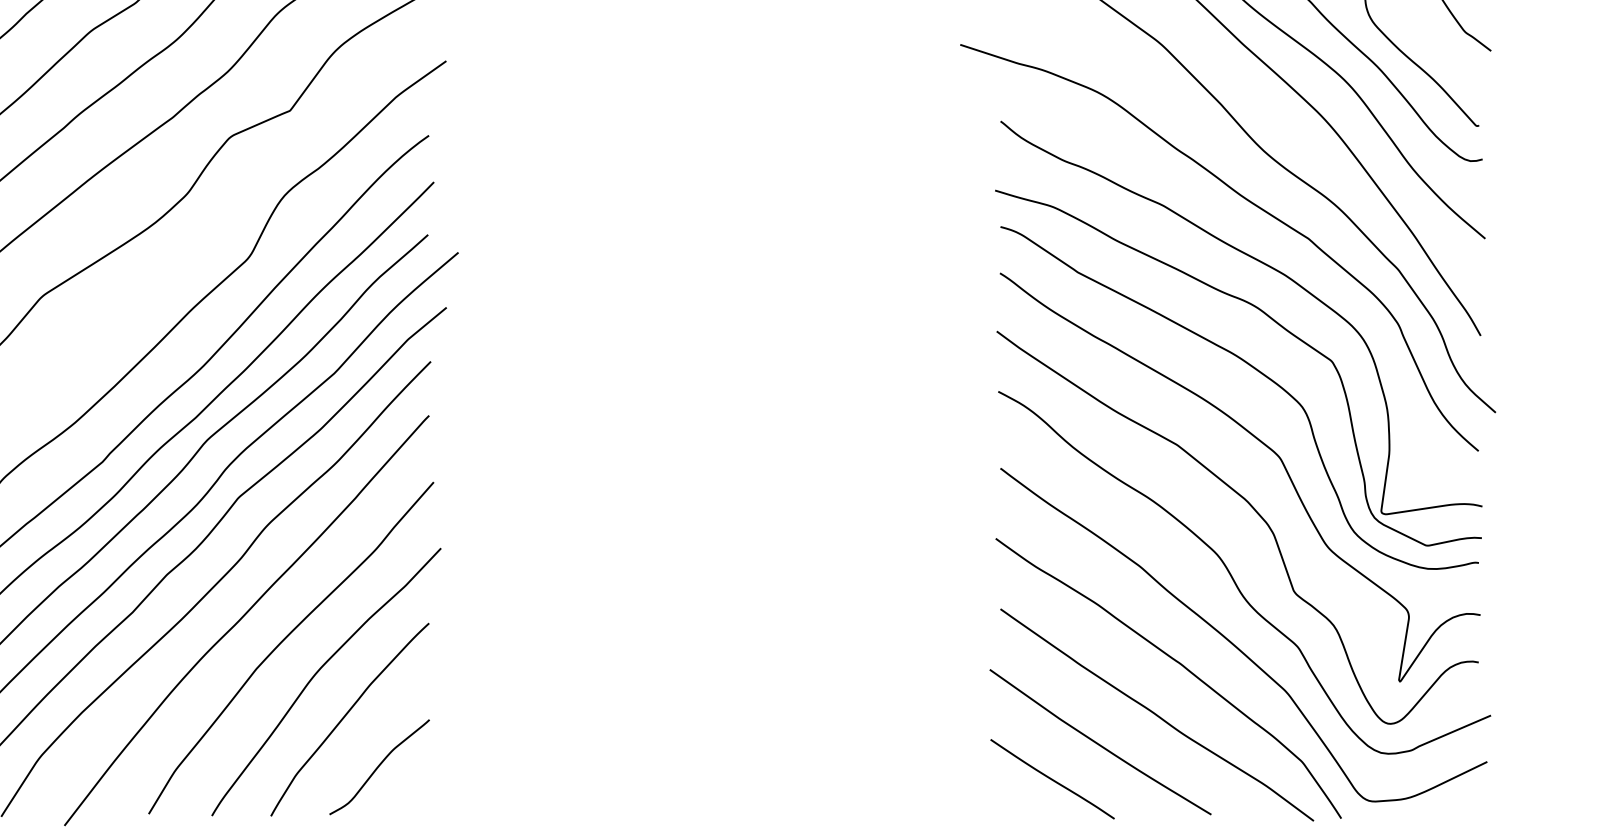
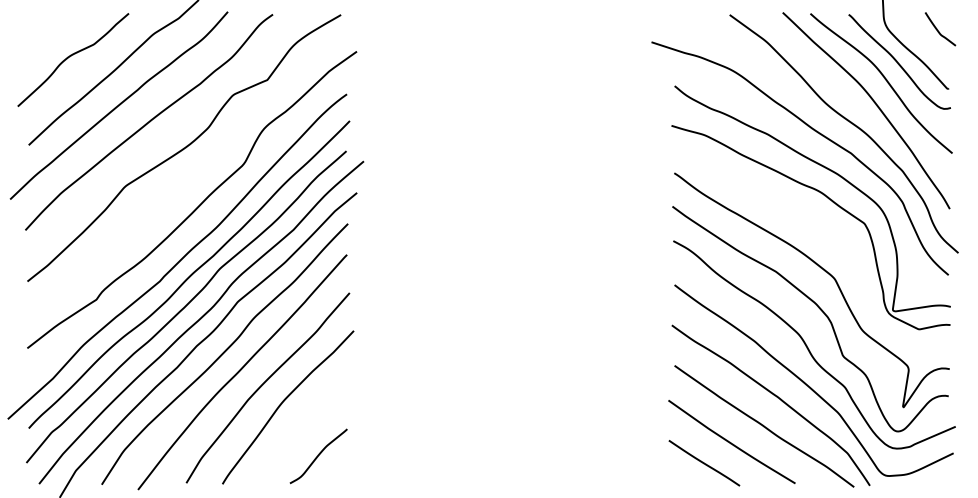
curve: (1260, 374) -> (823, 231), removed
curve: (347, 715) -> (300, 426), removed

